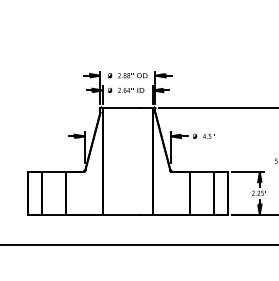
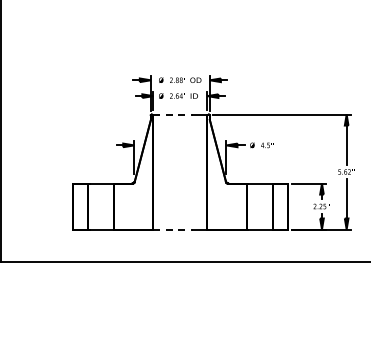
line: (121, 107) -> (173, 114), solid -> dashed
line: (121, 214) -> (173, 229), solid -> dashed

